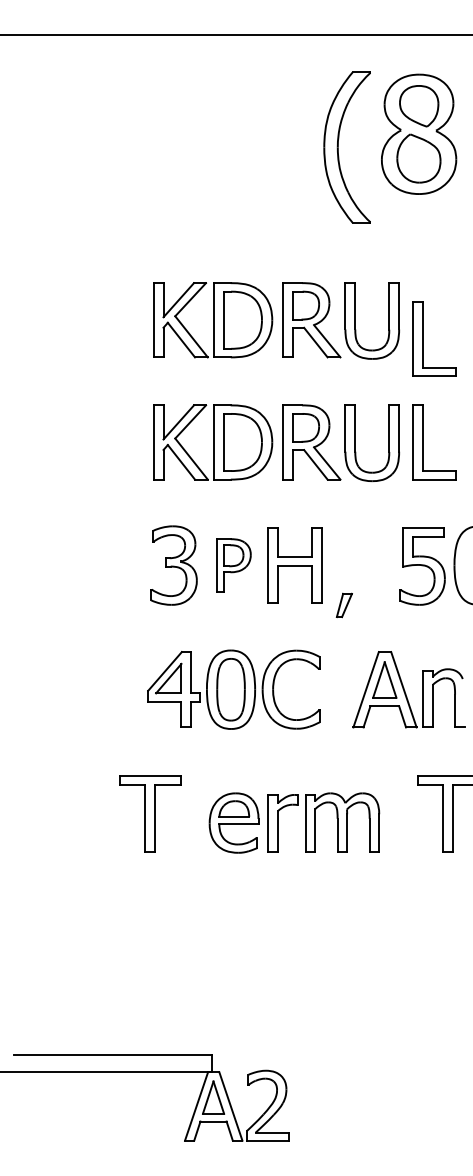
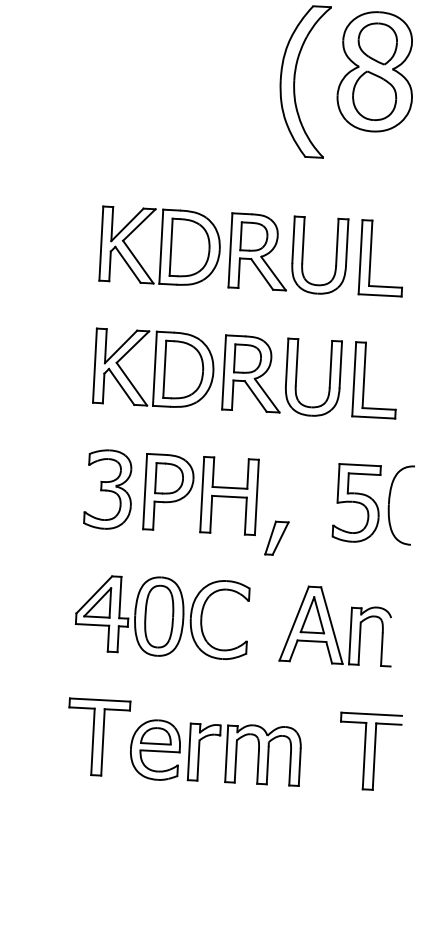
part: (423, 338) -> (370, 256), moved
part: (233, 565) -> (168, 492), size x1.43
part: (344, 605) -> (276, 538), size x1.43
part: (150, 813) -> (98, 737), moved

